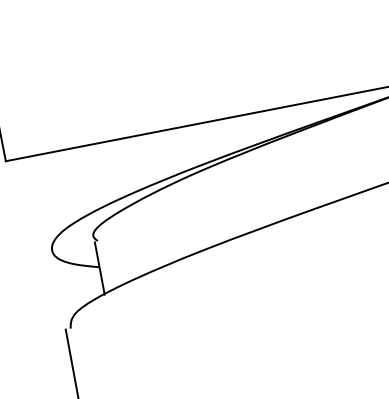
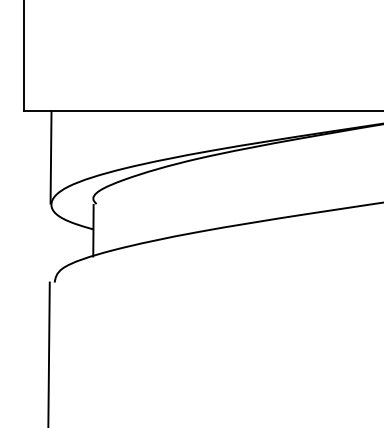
line: (41, 202) -> (50, 157), added

